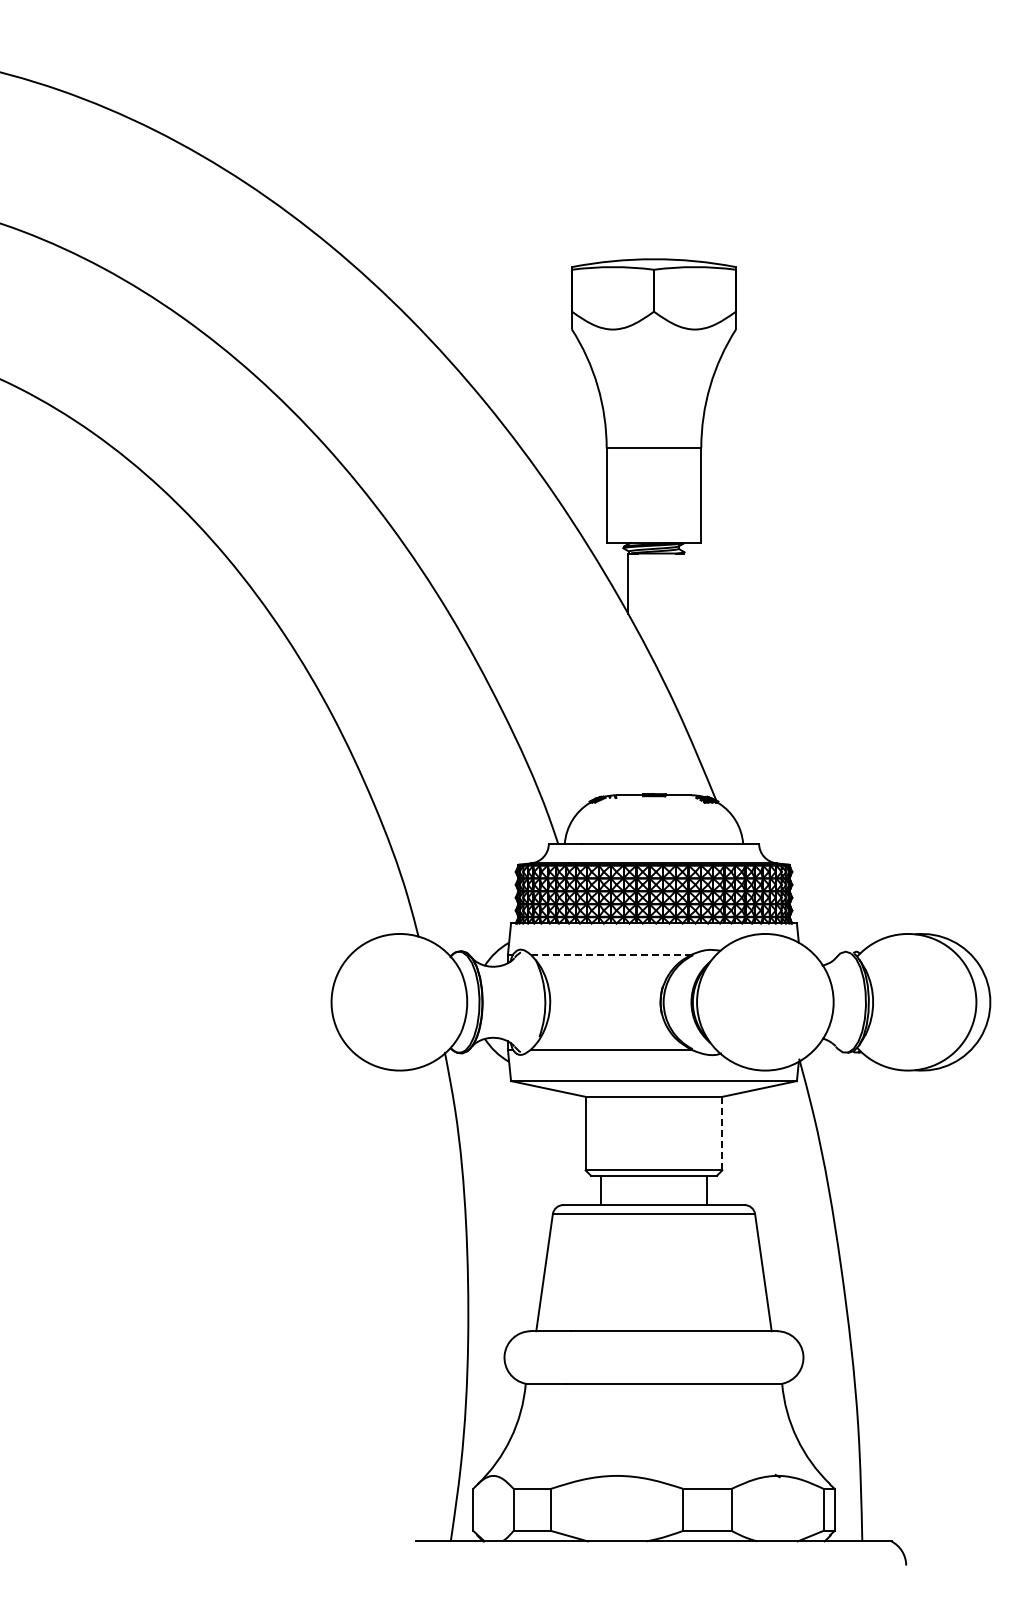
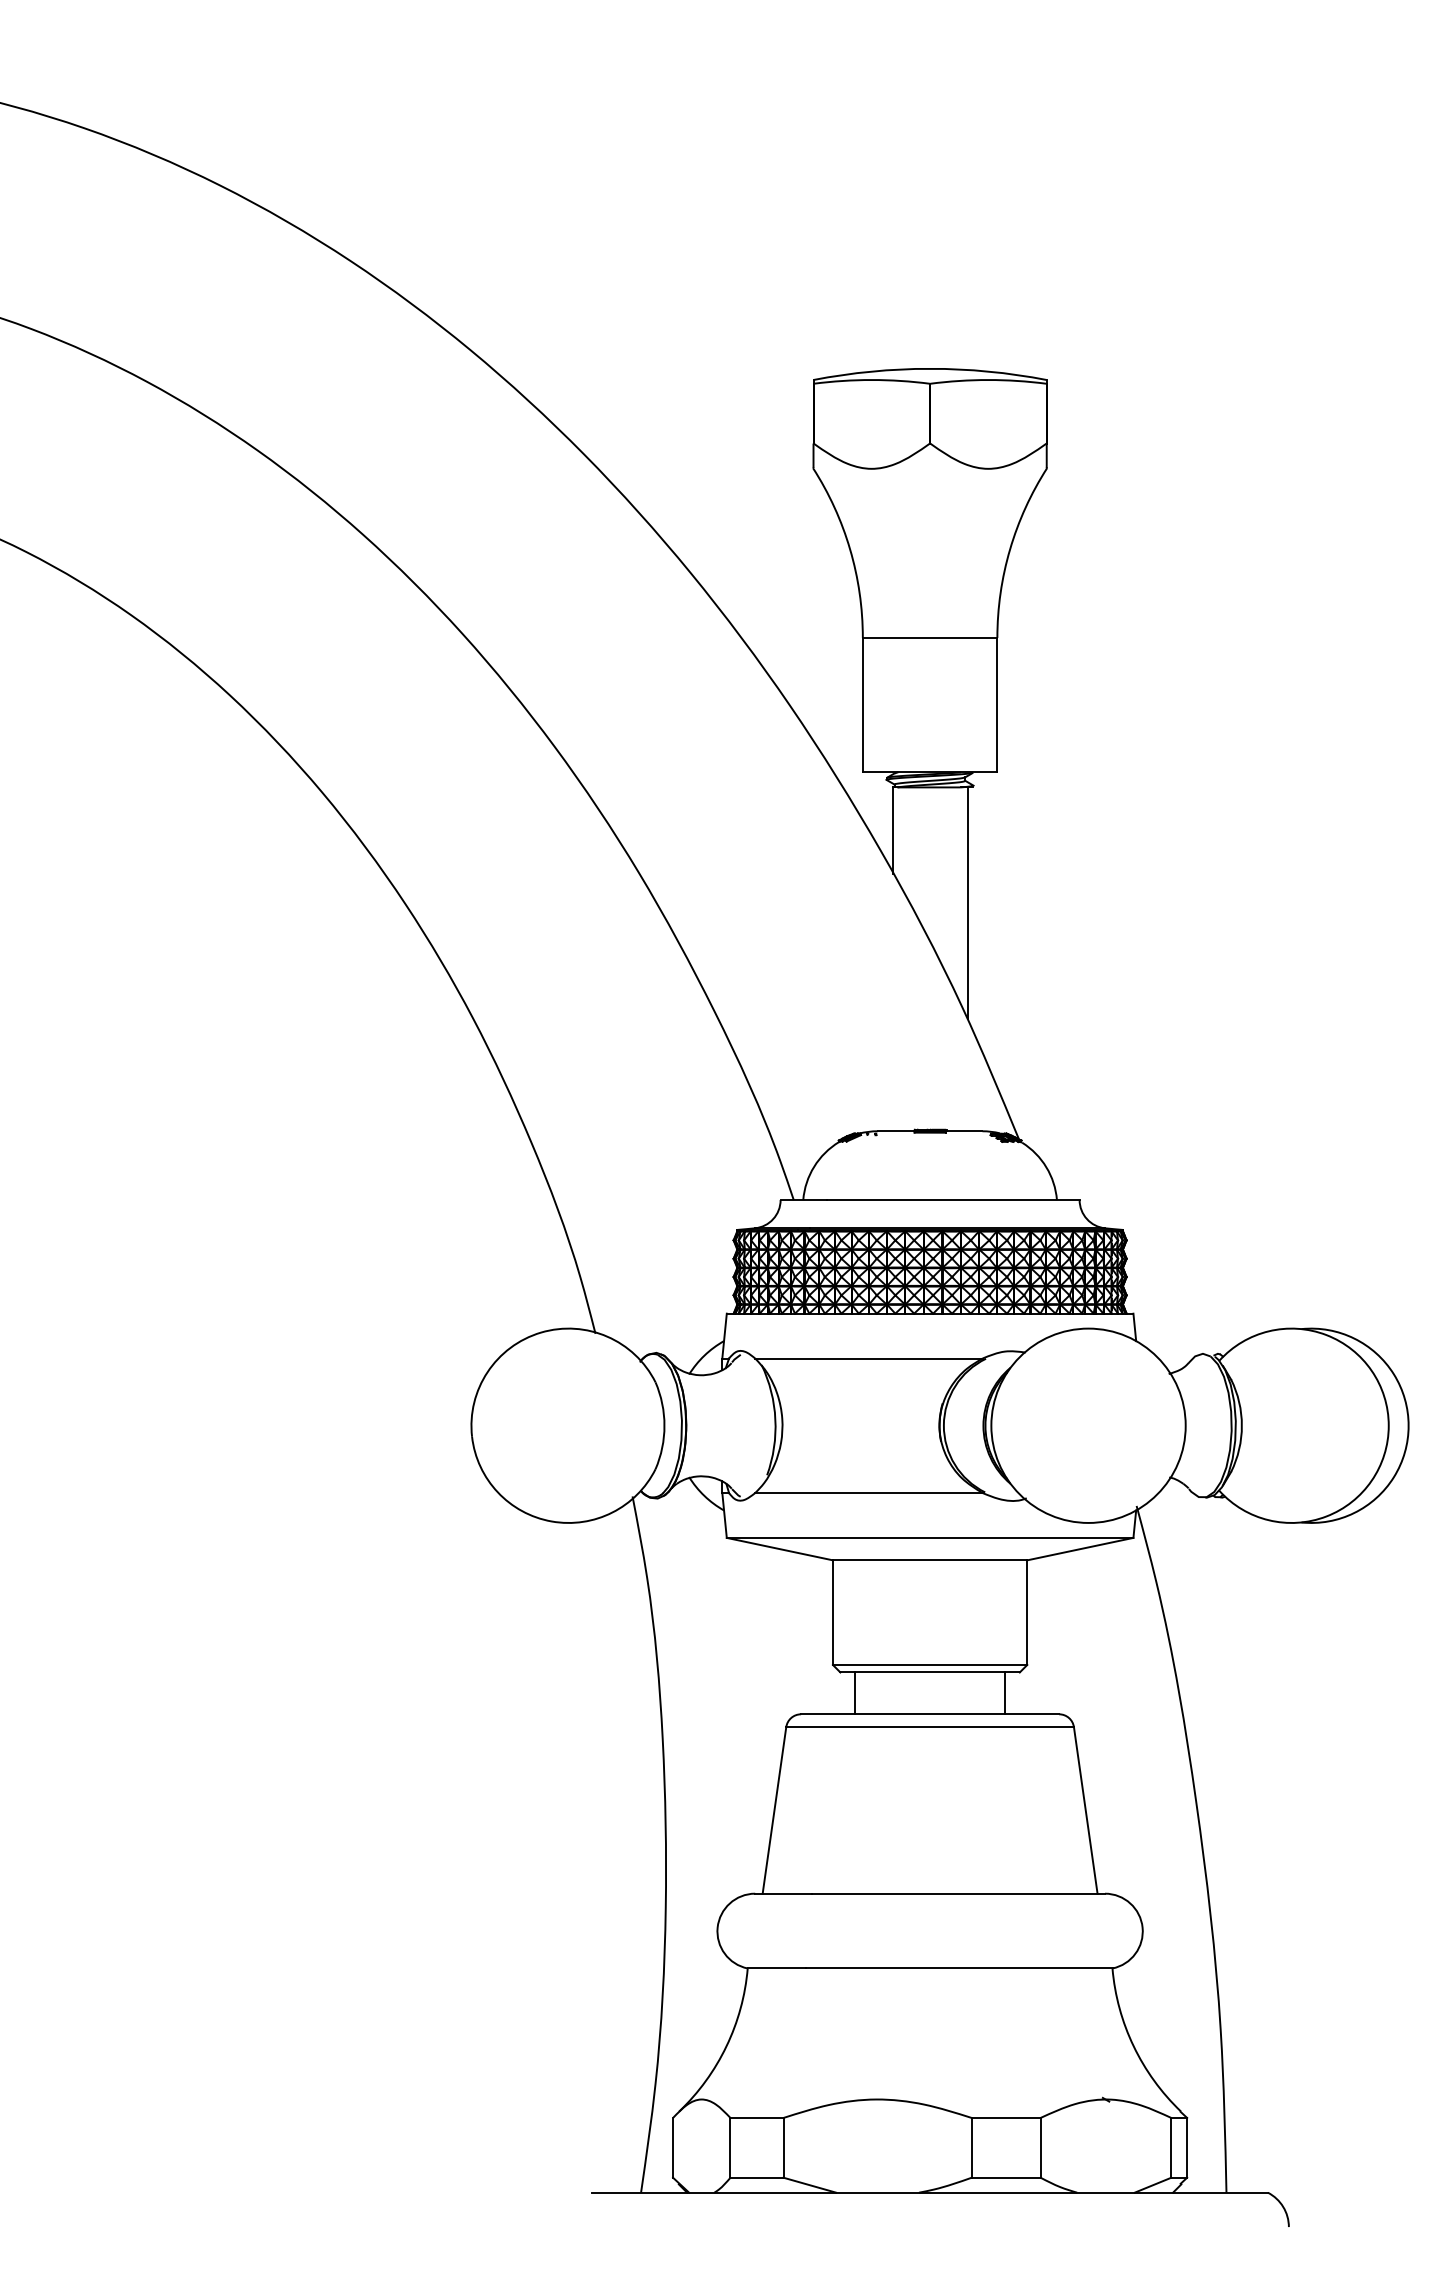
line: (680, 634) -> (967, 902), added
line: (610, 954) -> (868, 1357), dashed -> solid
line: (722, 1133) -> (1027, 1612), dashed -> solid

